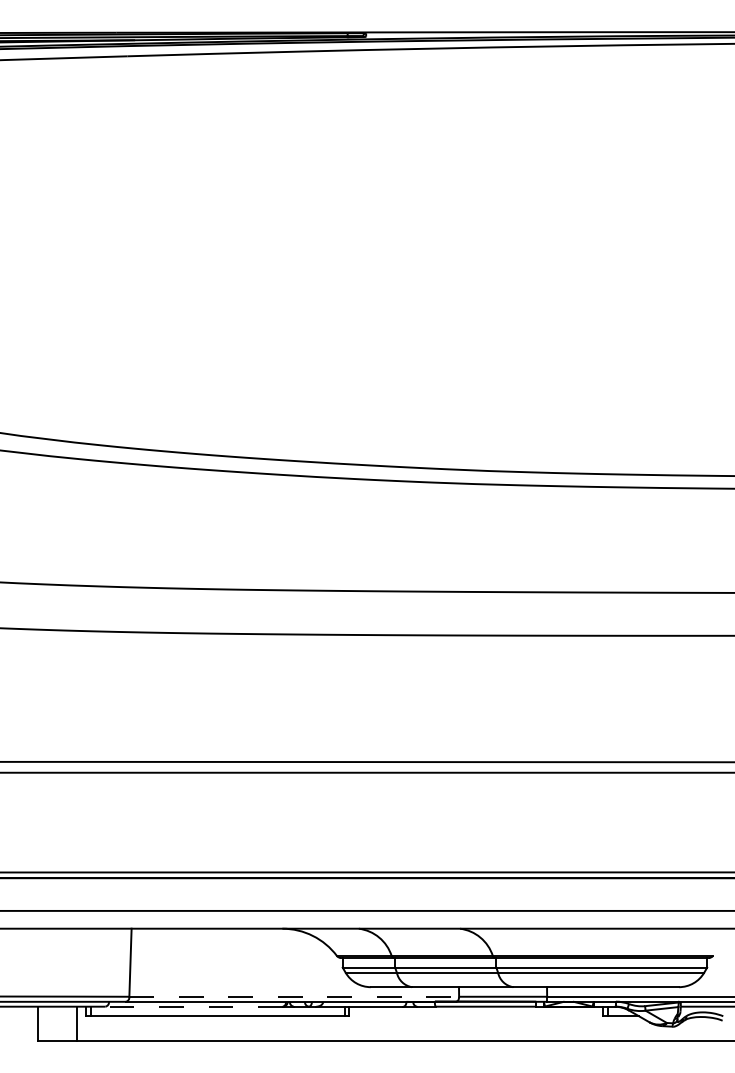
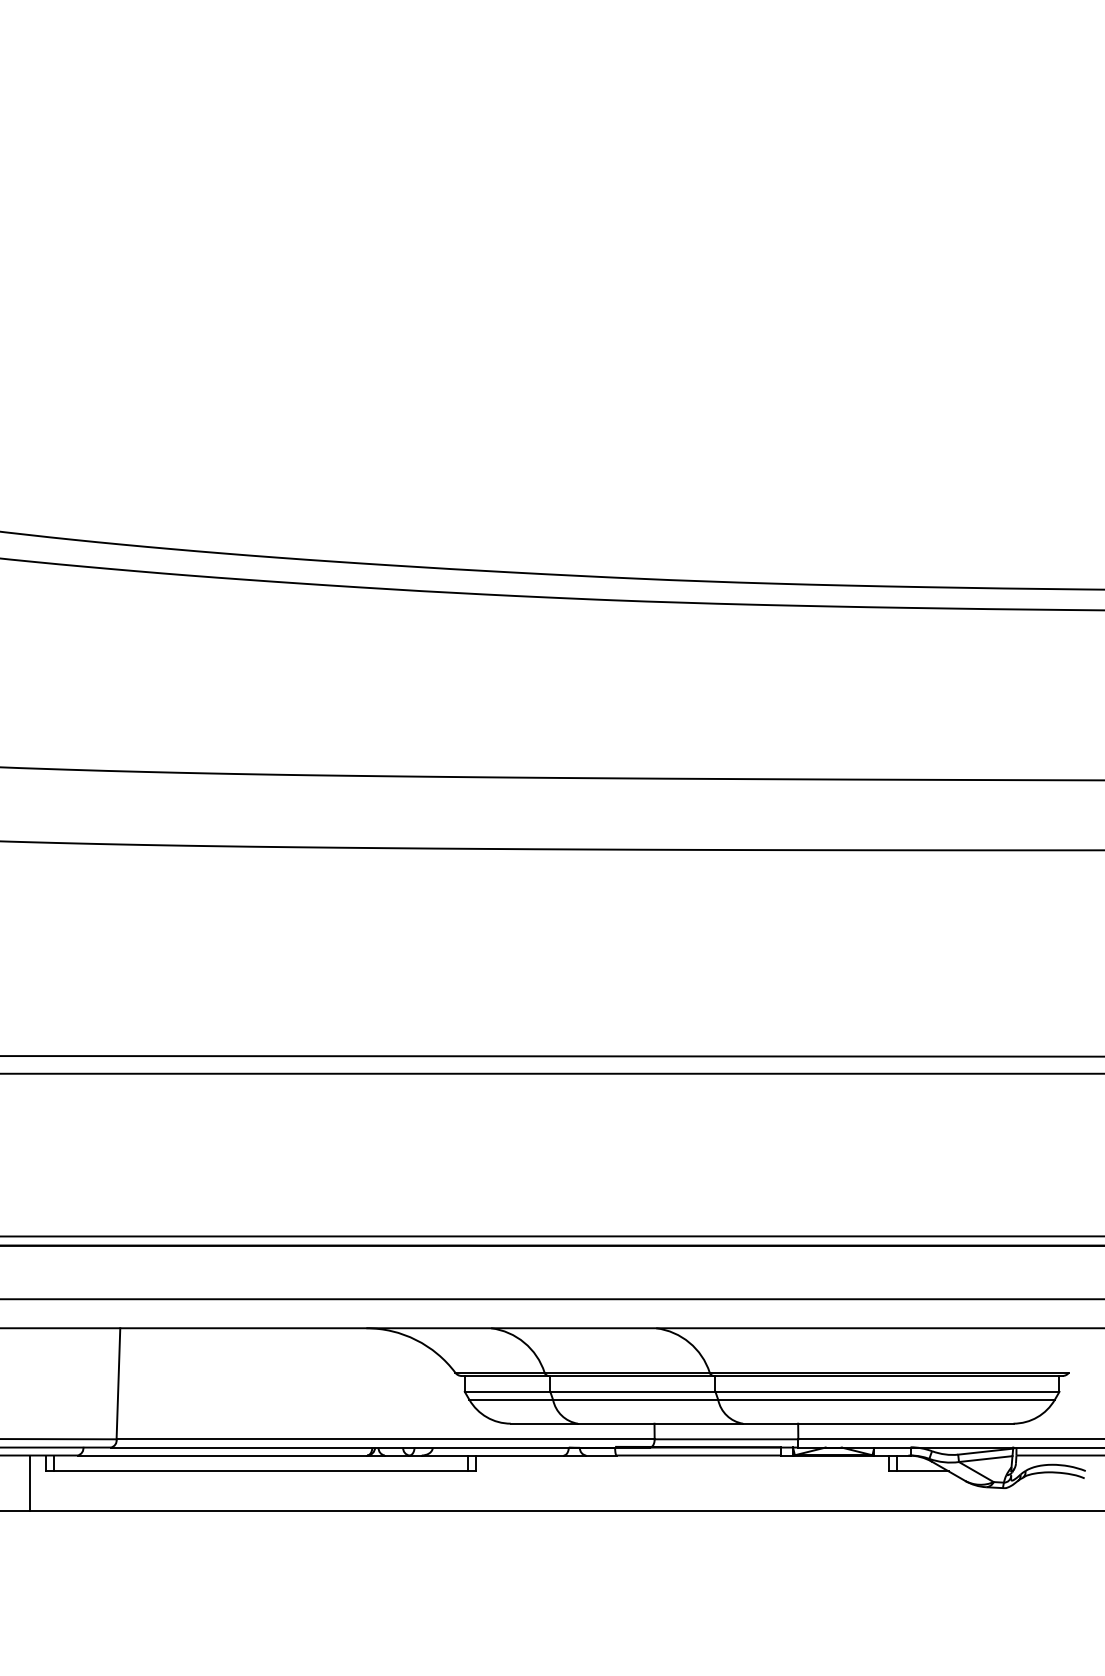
line: (294, 996) -> (386, 1438), dashed -> solid
line: (194, 1006) -> (222, 1455), dashed -> solid

